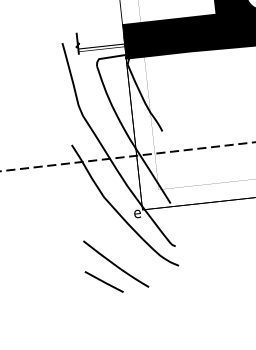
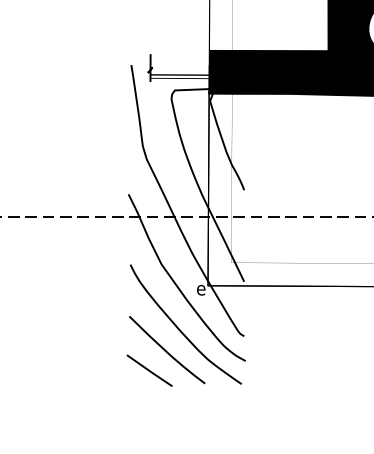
curve: (124, 246) -> (180, 329), added

